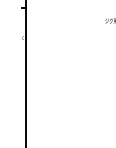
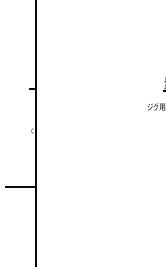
line: (15, 77) -> (21, 186), added

